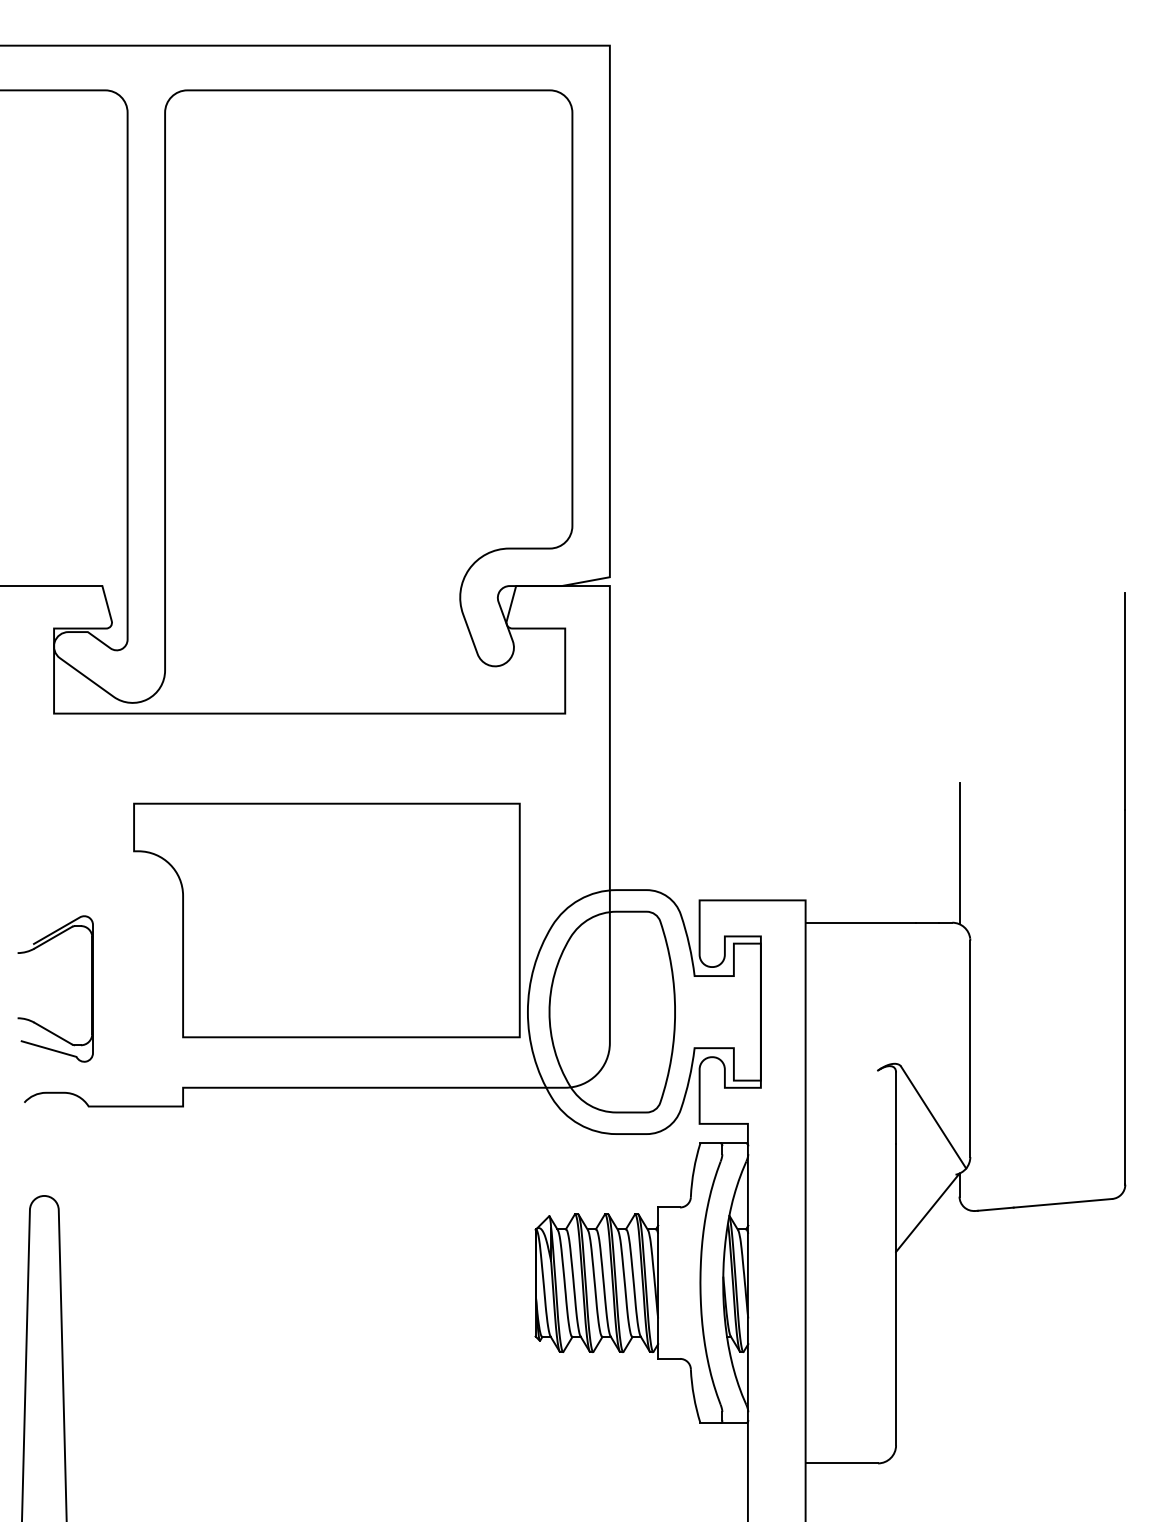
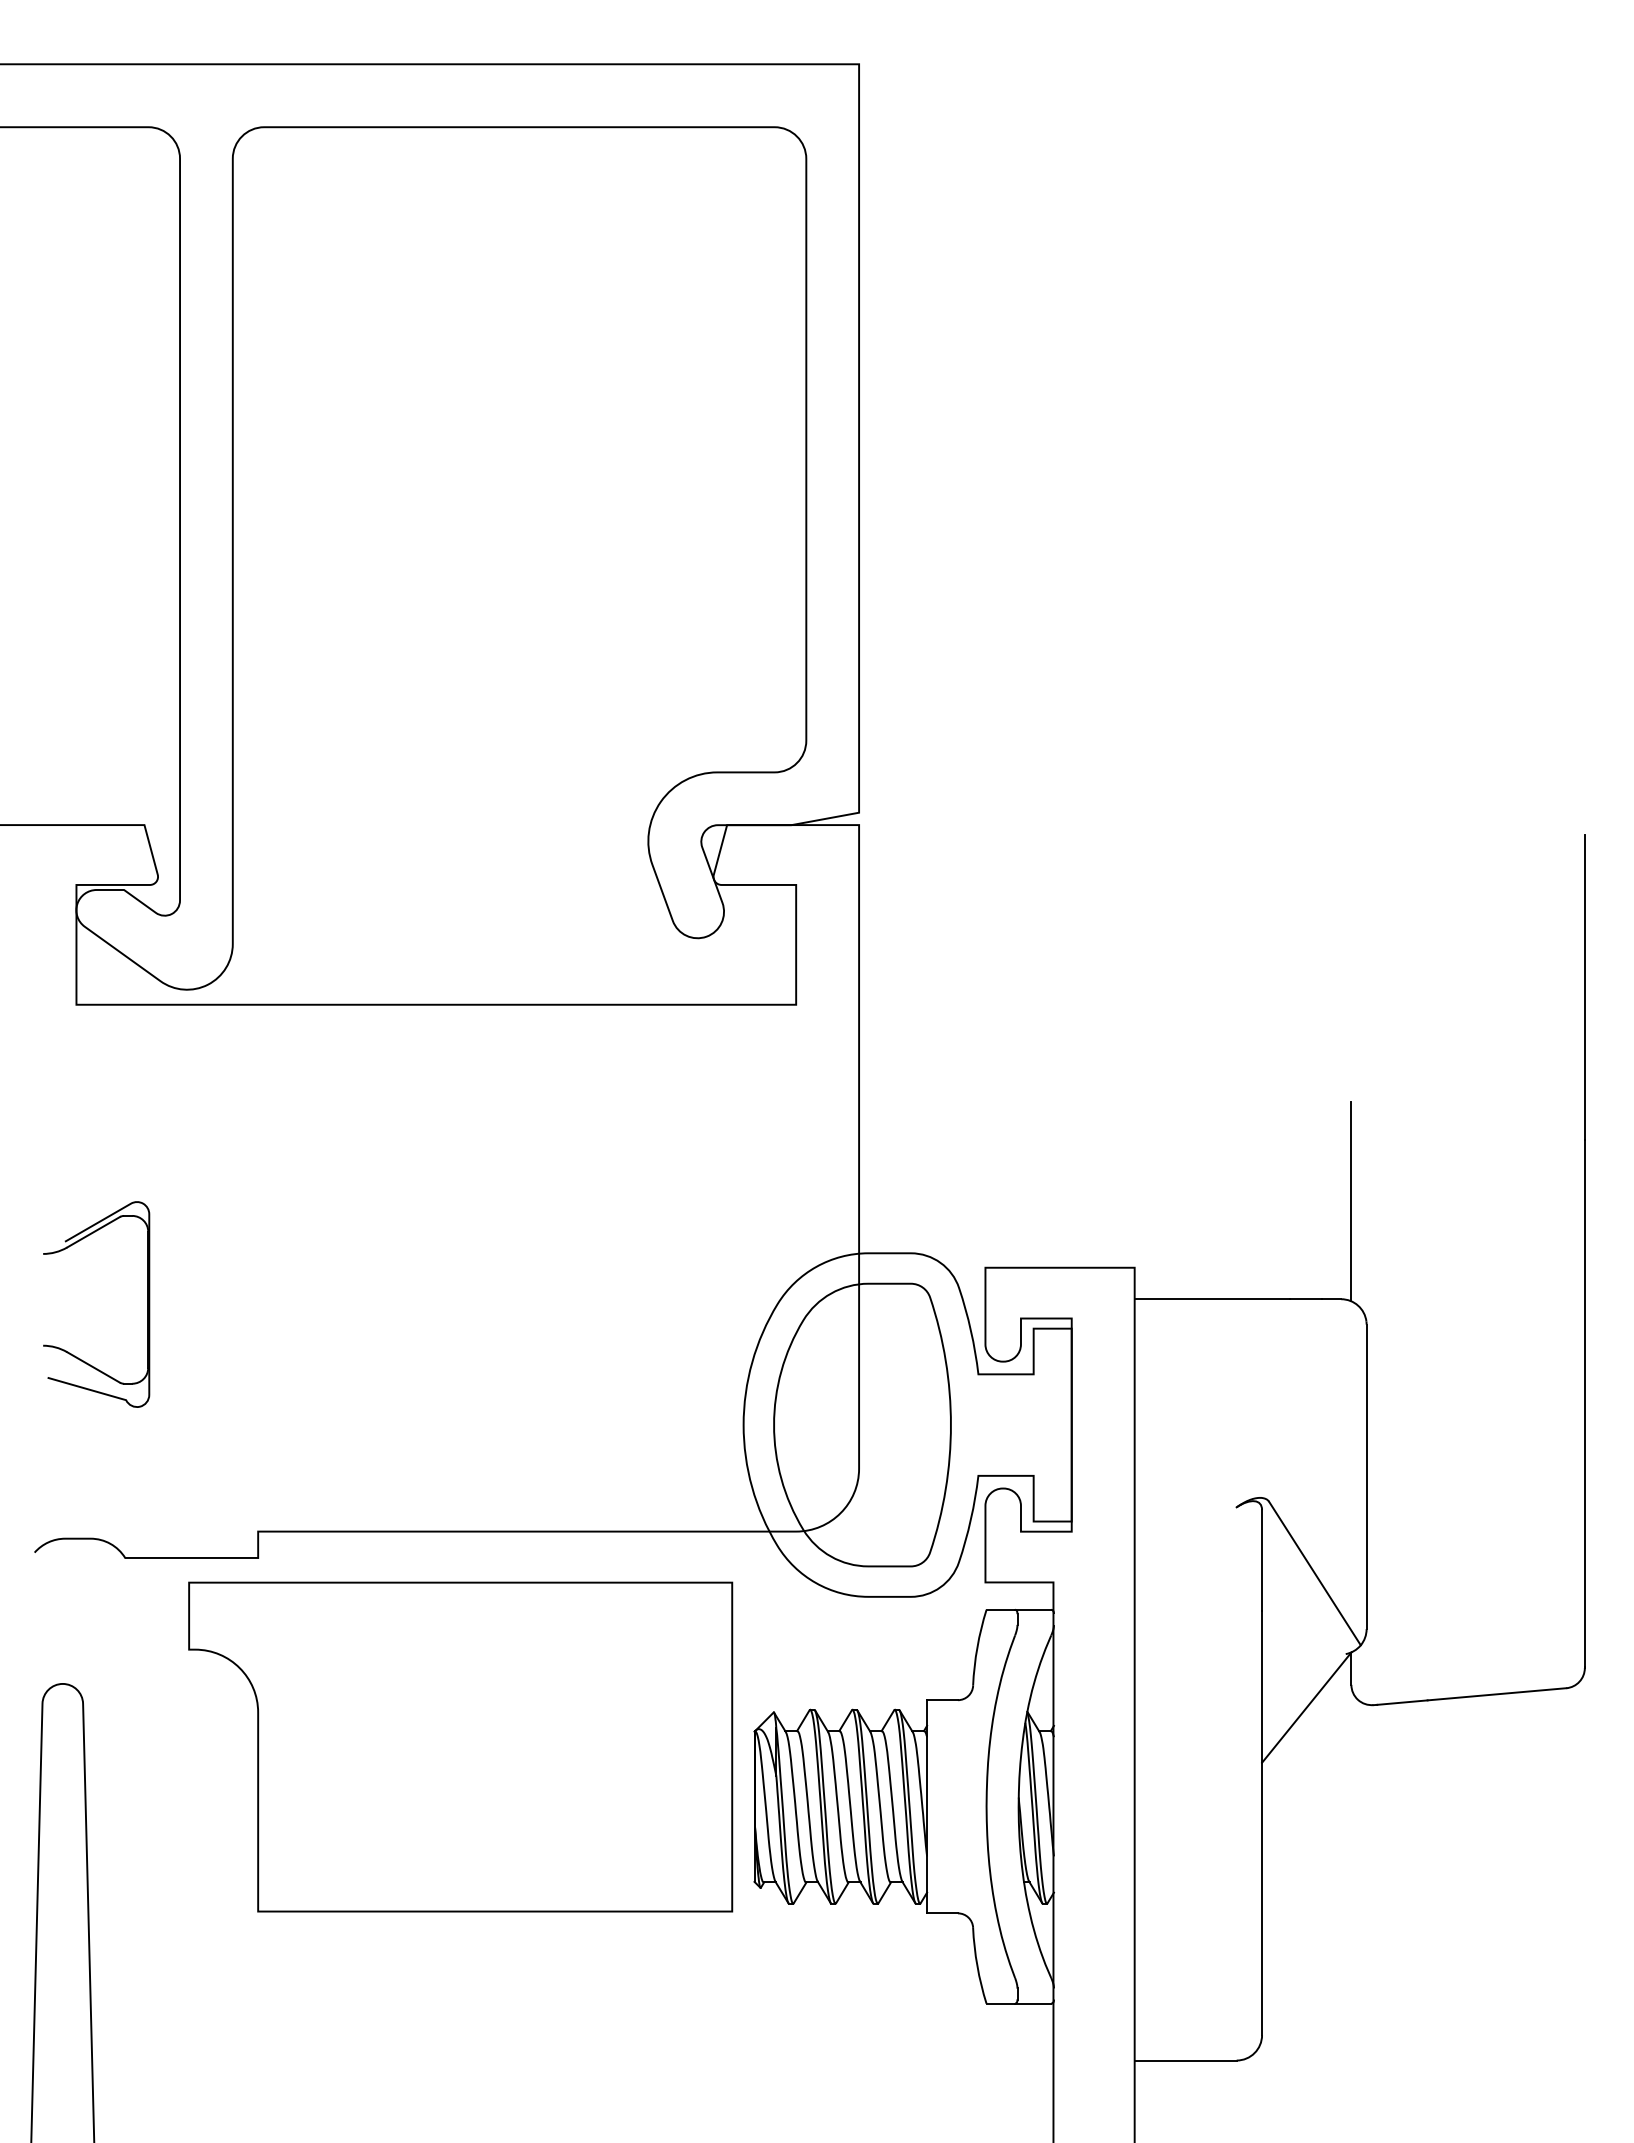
part: (326, 920) -> (460, 1746), moved
part: (91, 988) -> (147, 1304), moved

